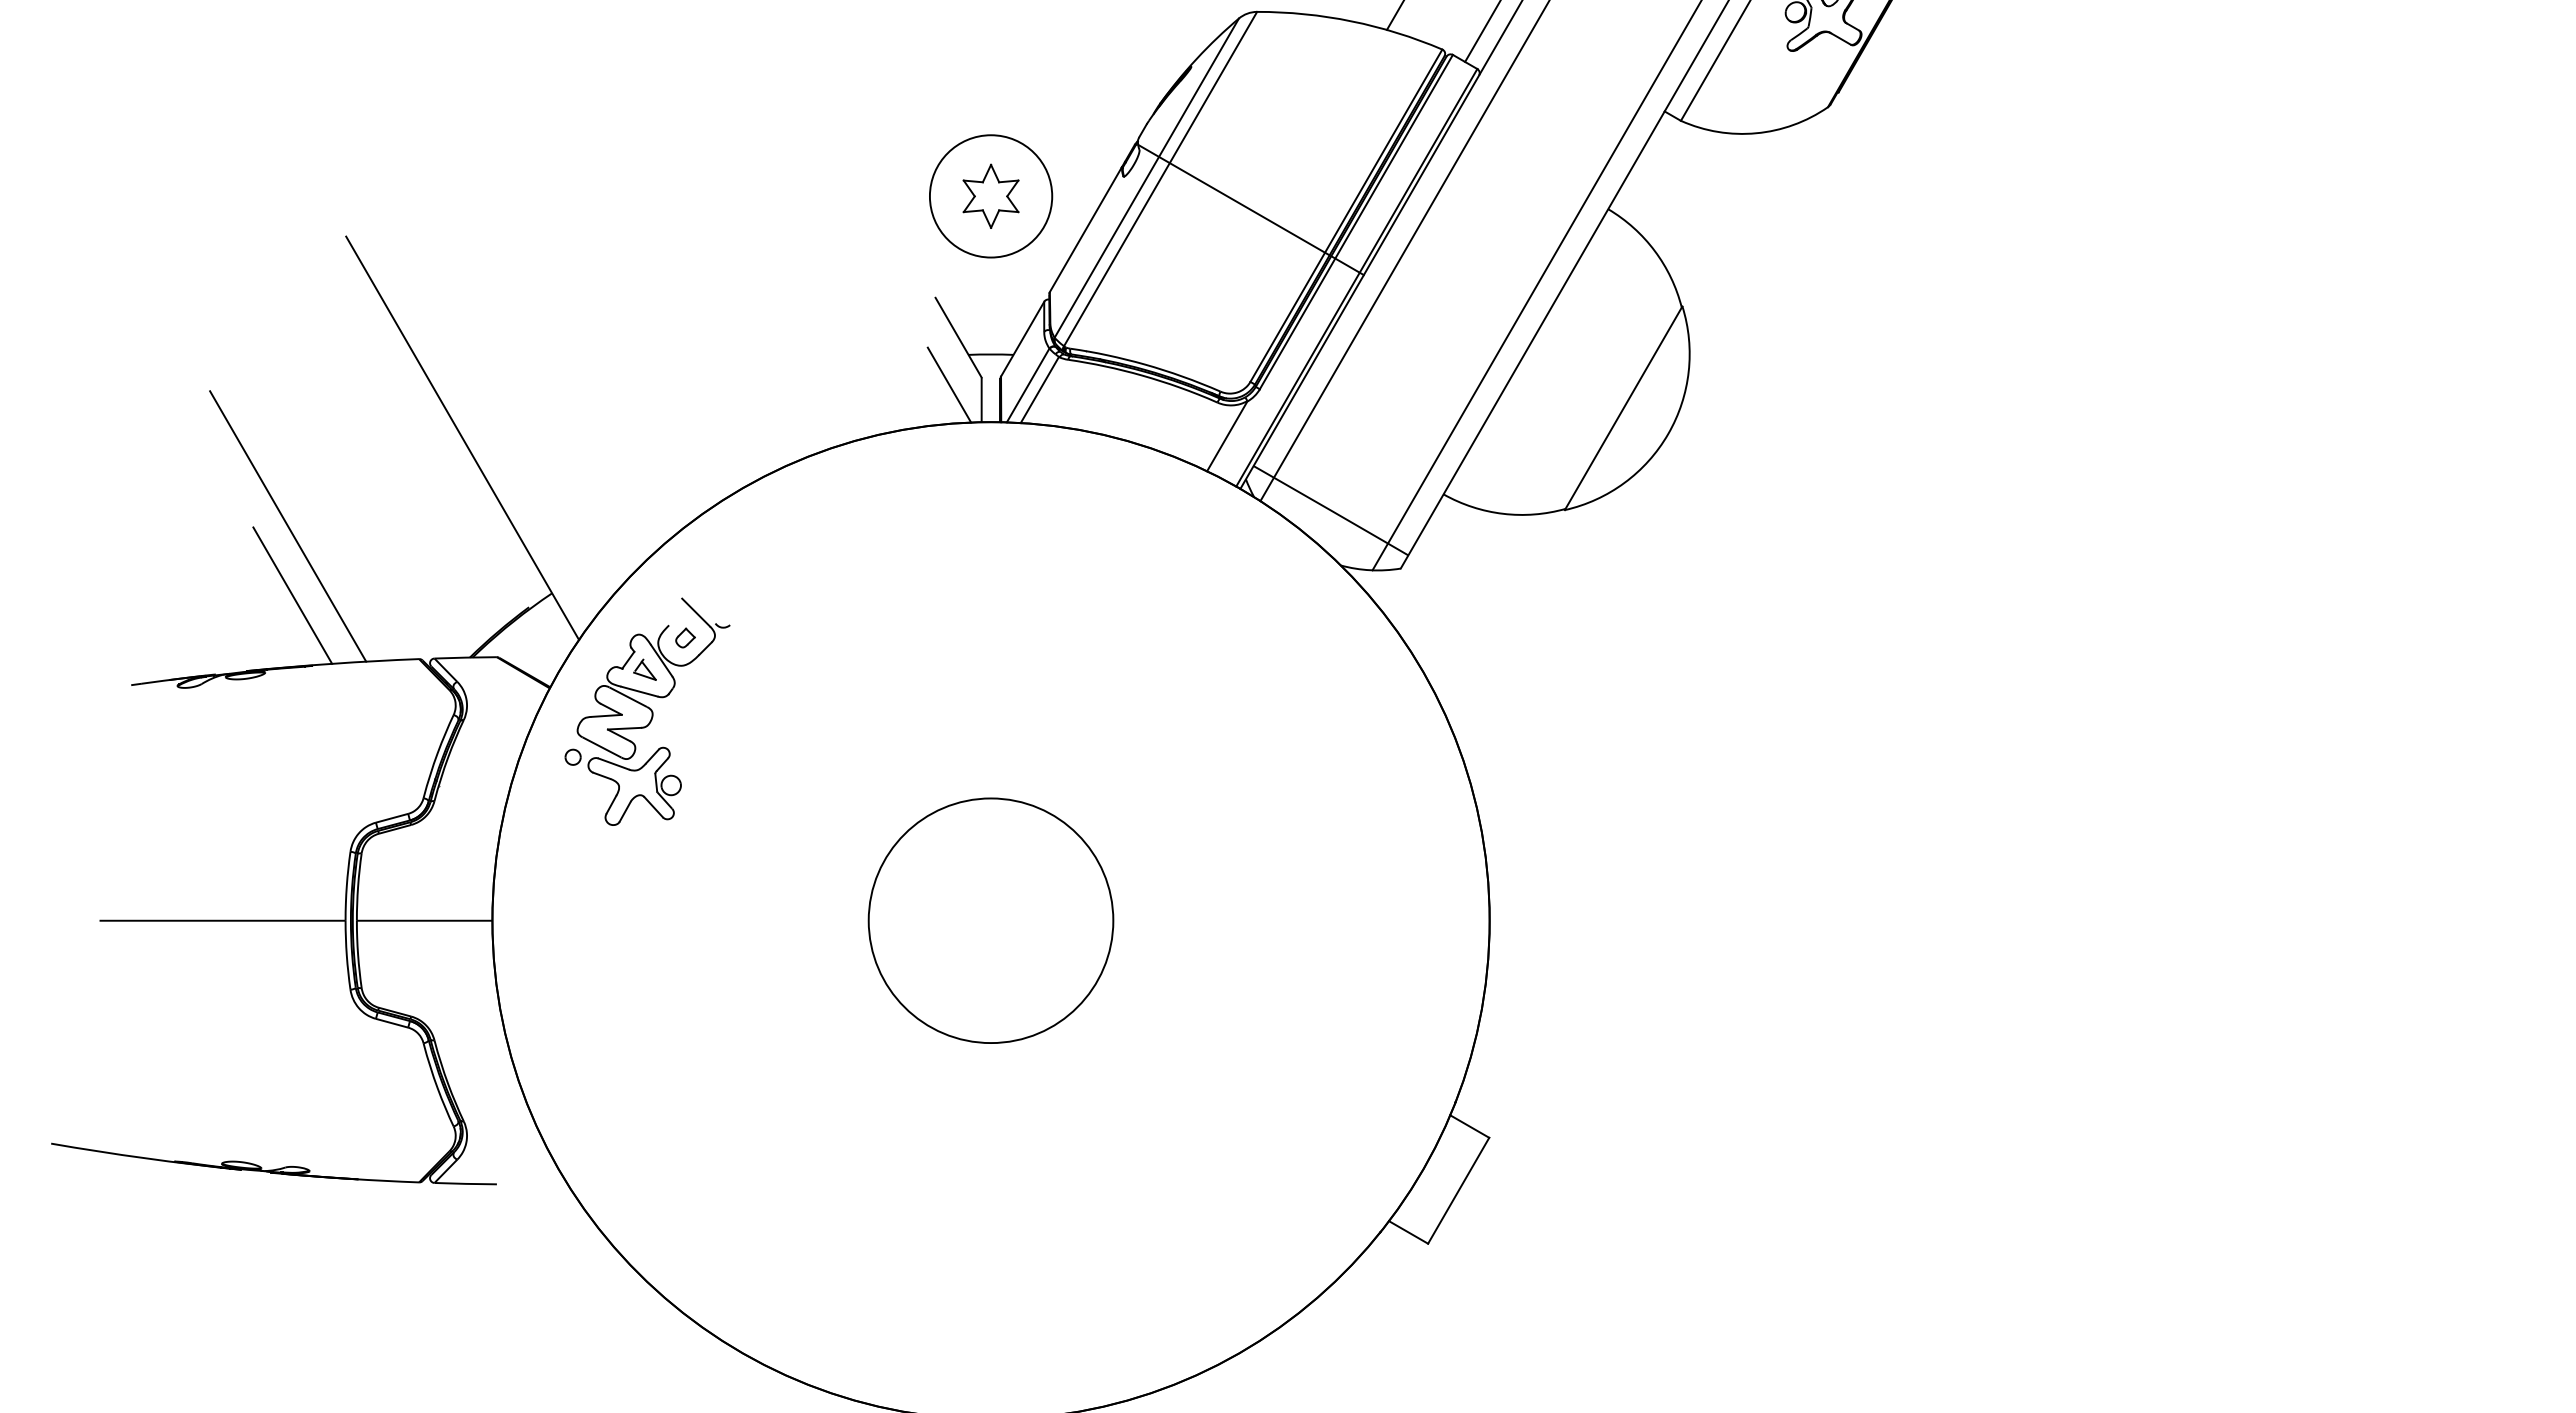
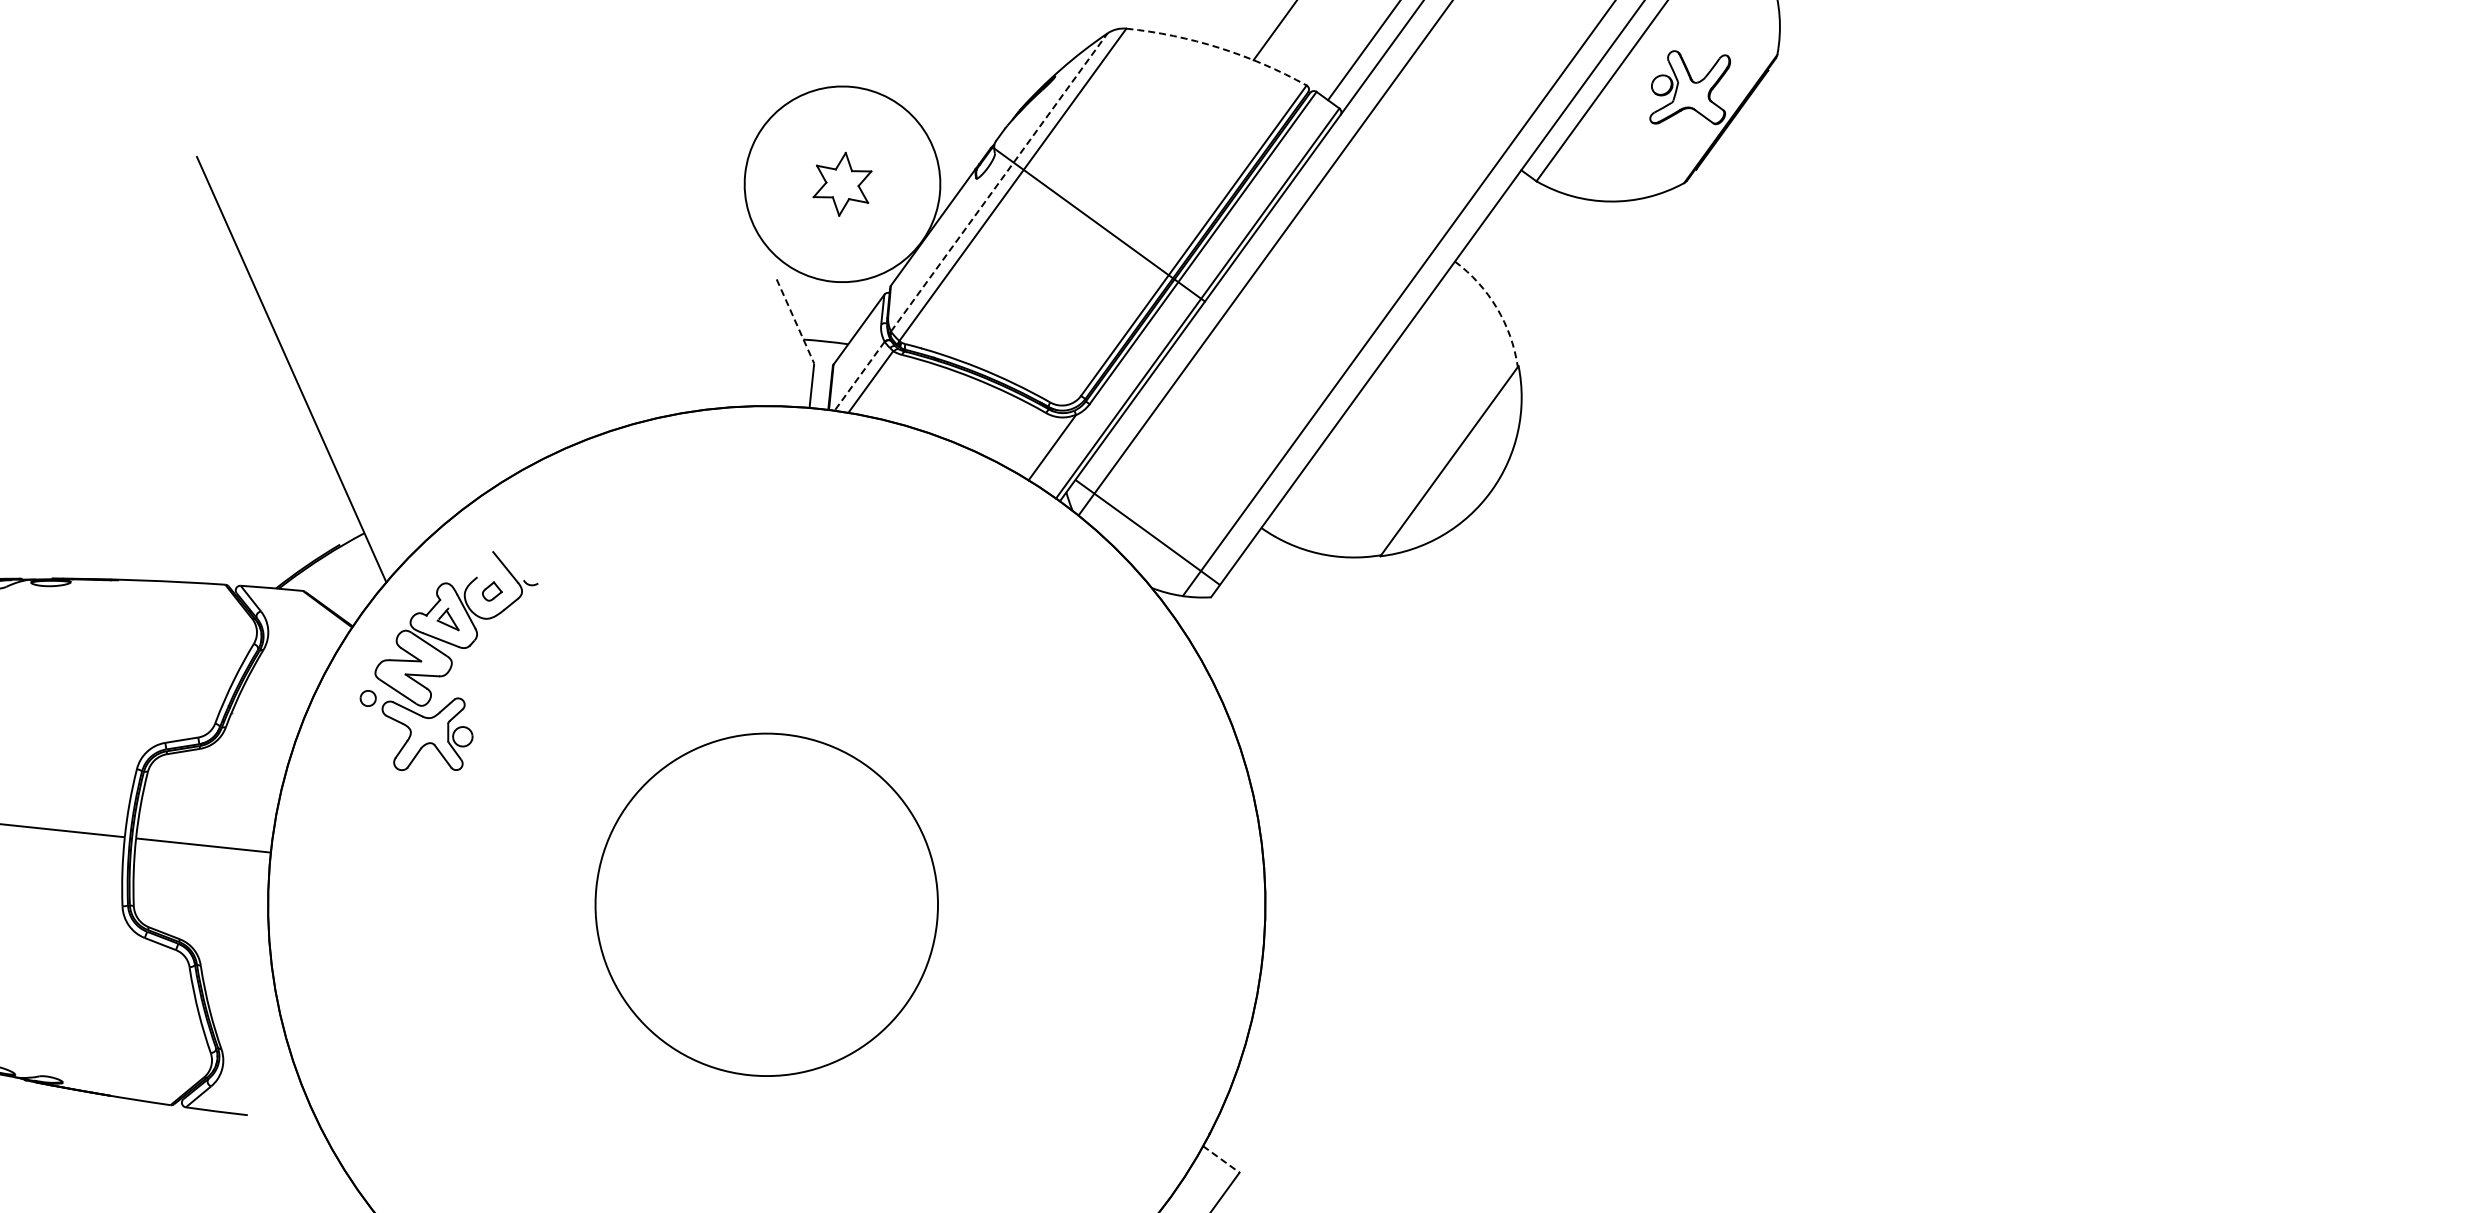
arc: (1351, 21) -> (1219, 48), solid -> dashed
line: (1147, 177) -> (1000, 181), solid -> dashed
circle: (990, 196) -> (841, 184), size x1.6
arc: (1654, 251) -> (1496, 308), solid -> dashed
line: (958, 338) -> (795, 322), solid -> dashed
line: (949, 384) -> (781, 367), removed
line: (1028, 385) -> (859, 376), solid -> dashed
line: (288, 526) -> (109, 439), removed
line: (292, 595) -> (106, 508), removed
circle: (990, 920) -> (766, 904), size x1.4
line: (1469, 1126) -> (1221, 1159), solid -> dashed

